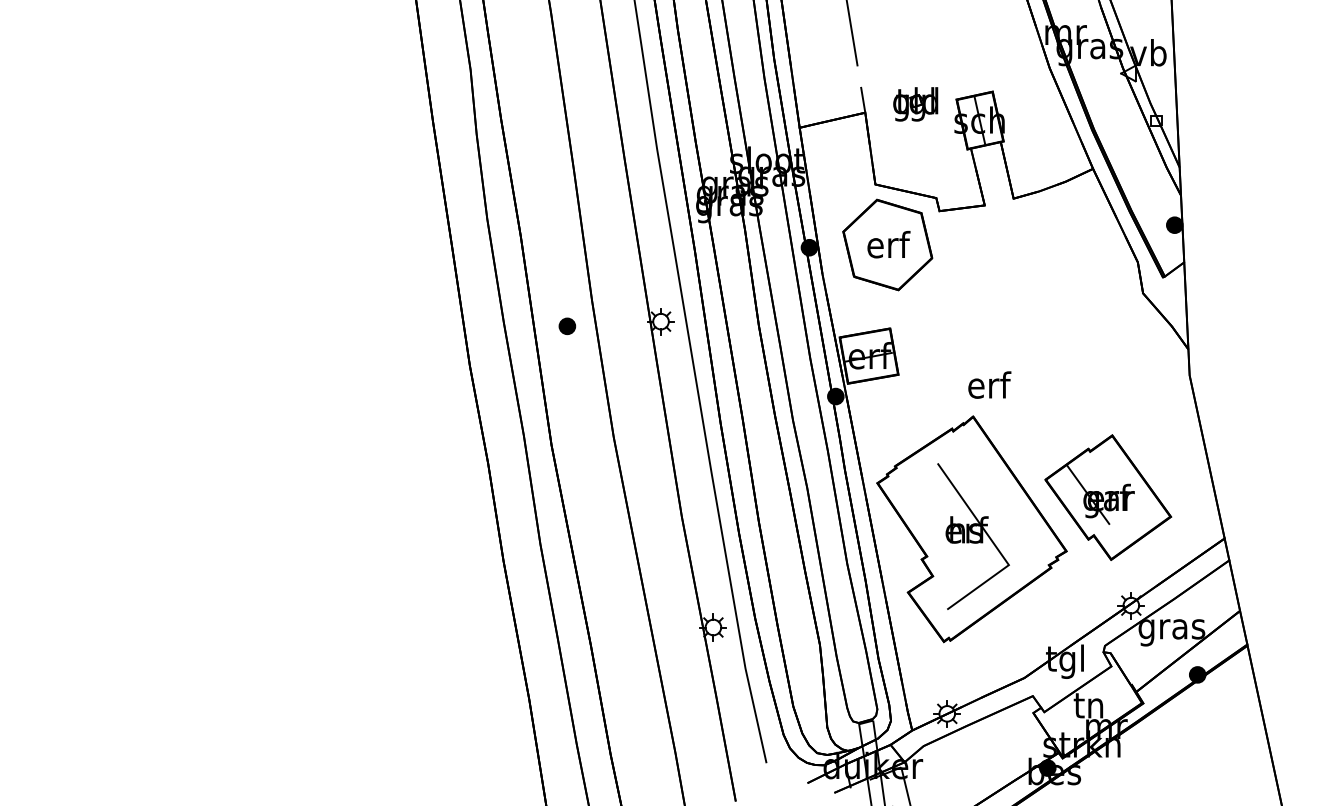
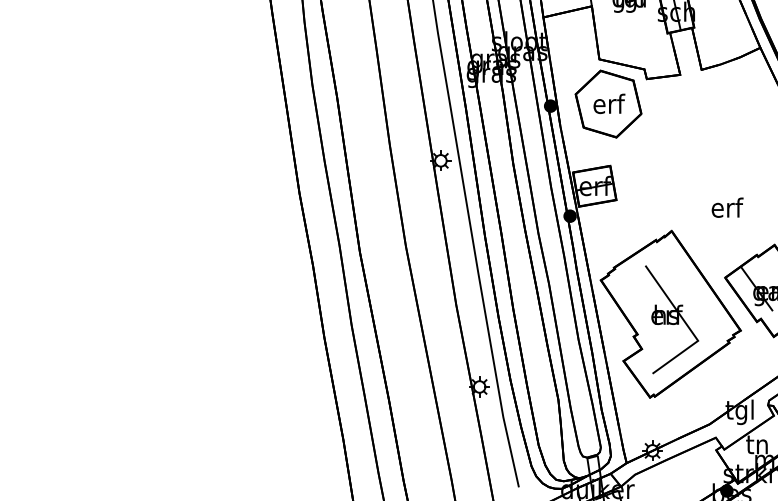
part: (567, 326) -> (371, 164), removed
text: (989, 384) -> (727, 207), moved

